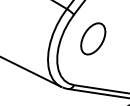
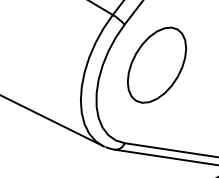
part: (93, 38) -> (157, 64), size x1.43

